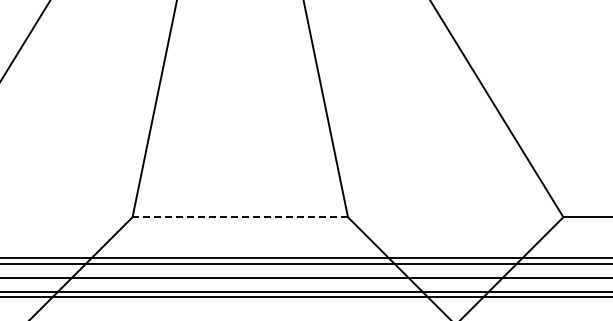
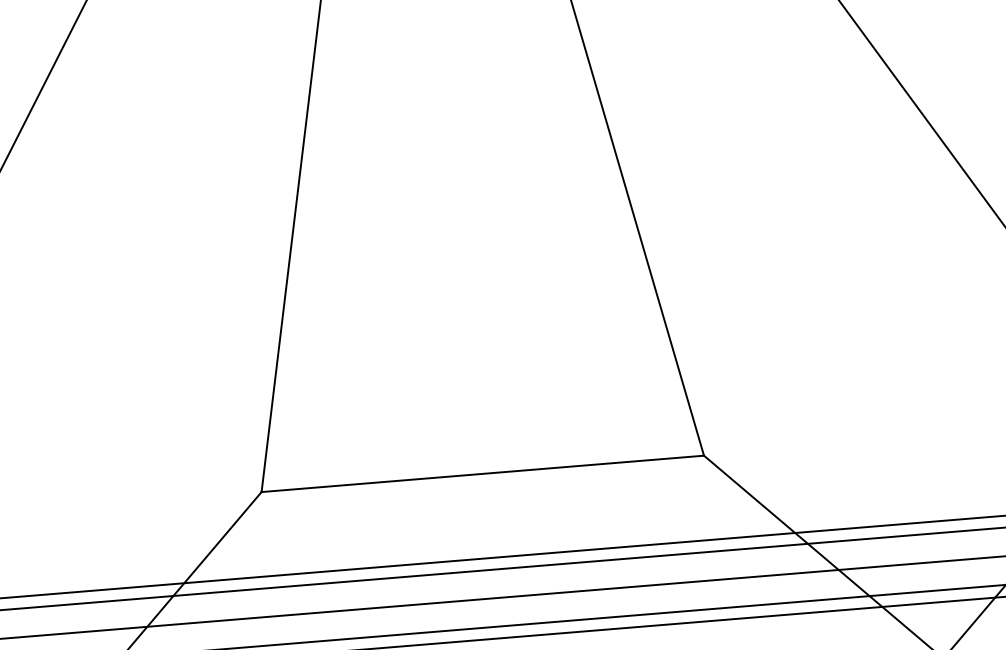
line: (240, 217) -> (483, 474), dashed -> solid

